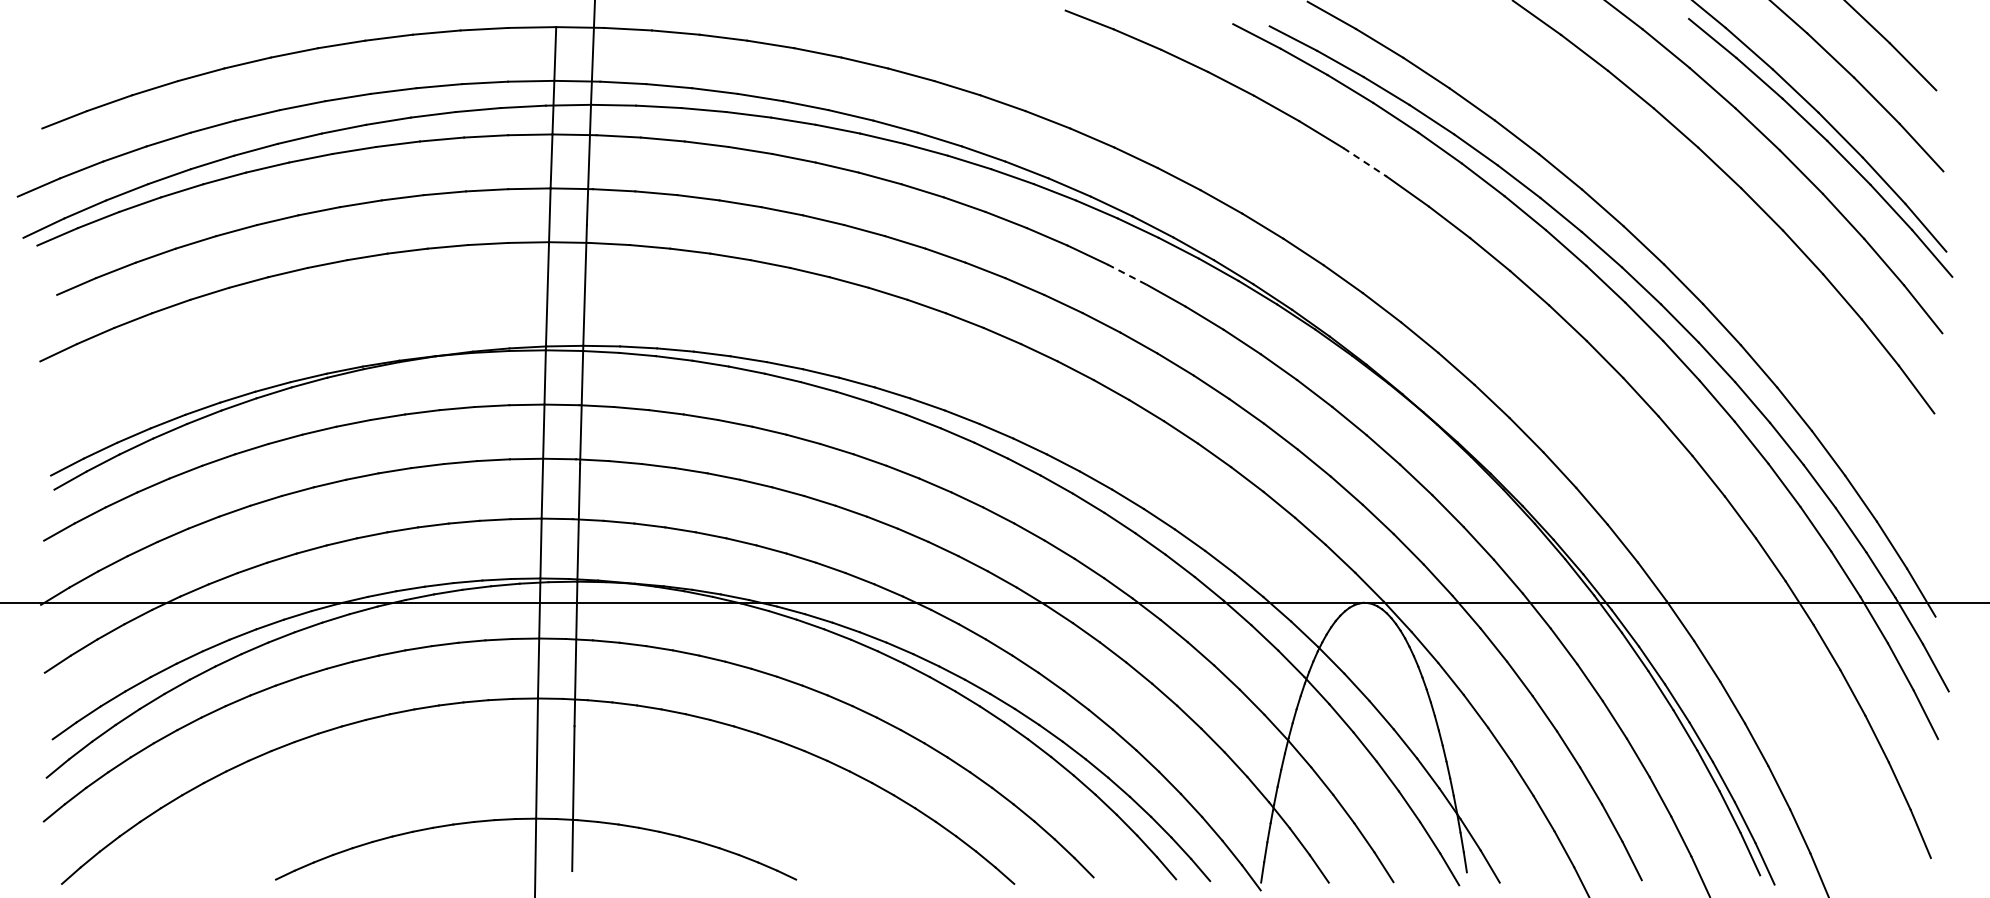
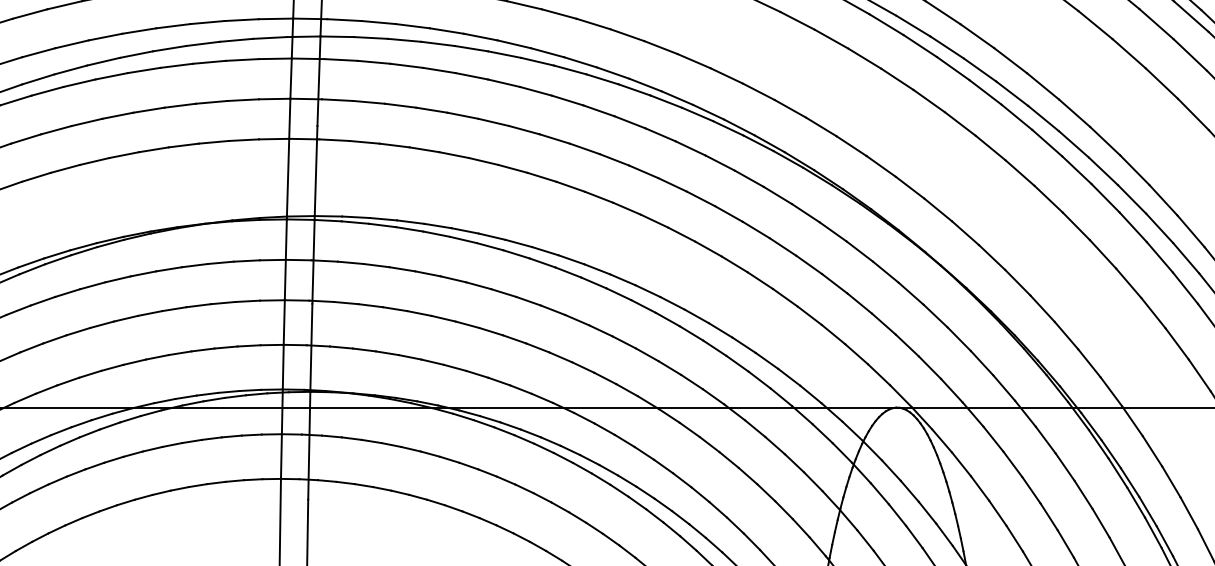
line: (1365, 162) -> (897, 79), dashed -> solid
line: (1127, 274) -> (720, 162), dashed -> solid

